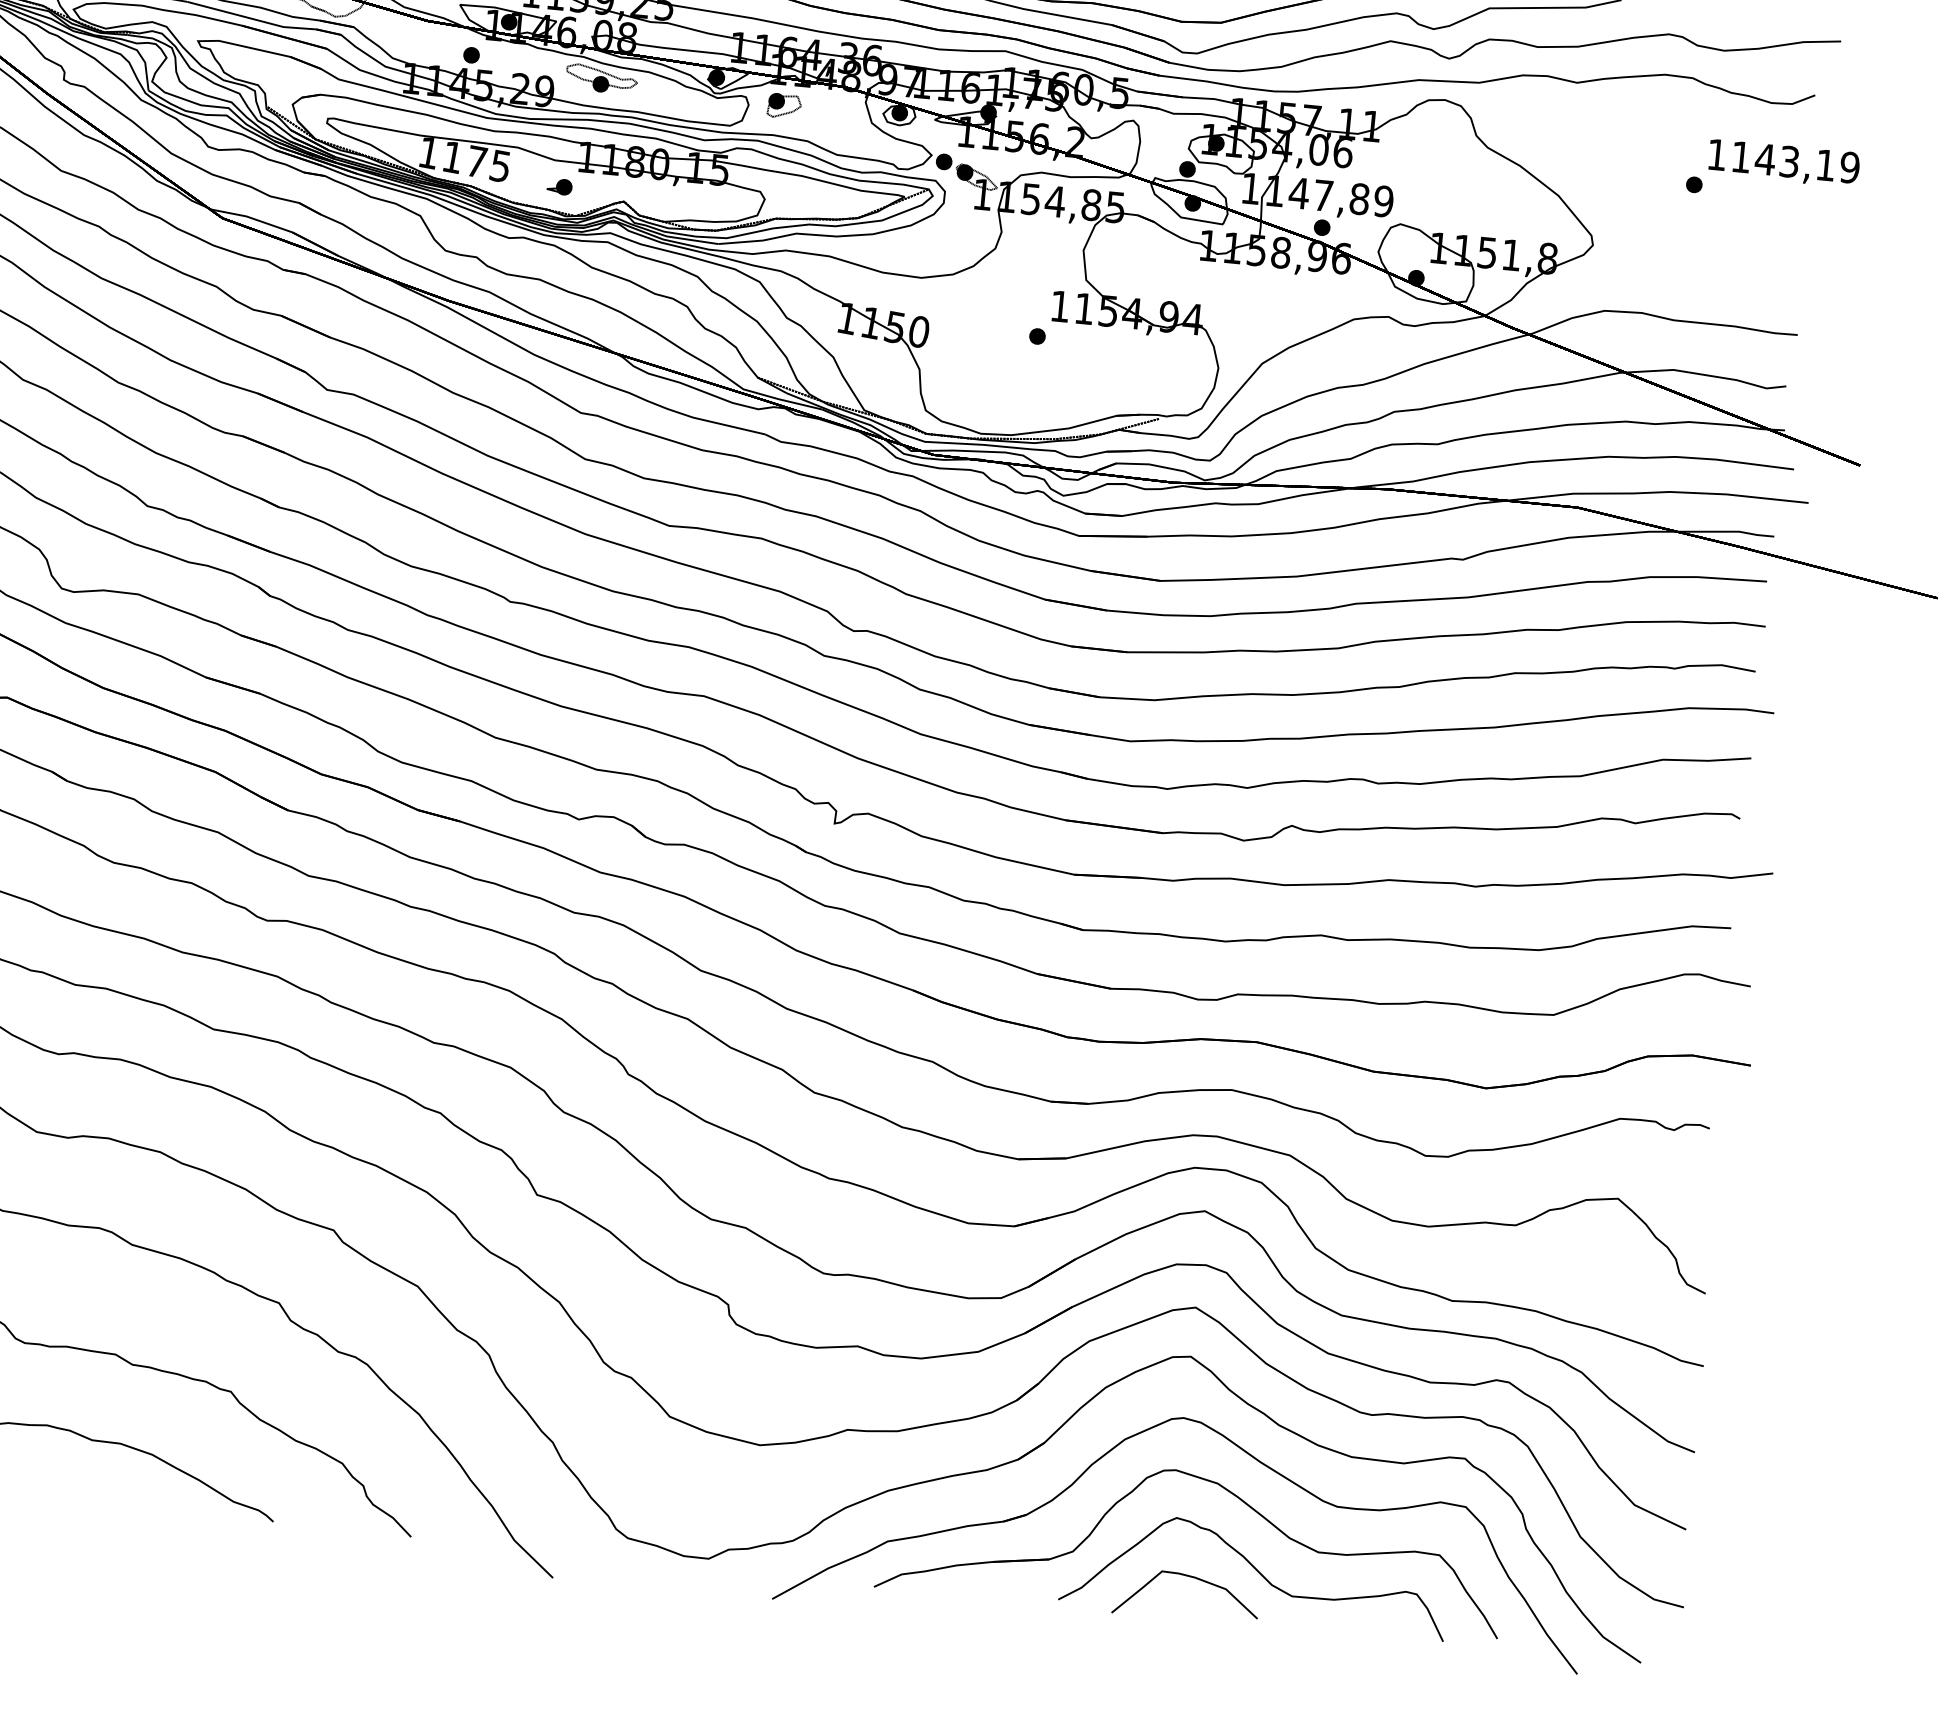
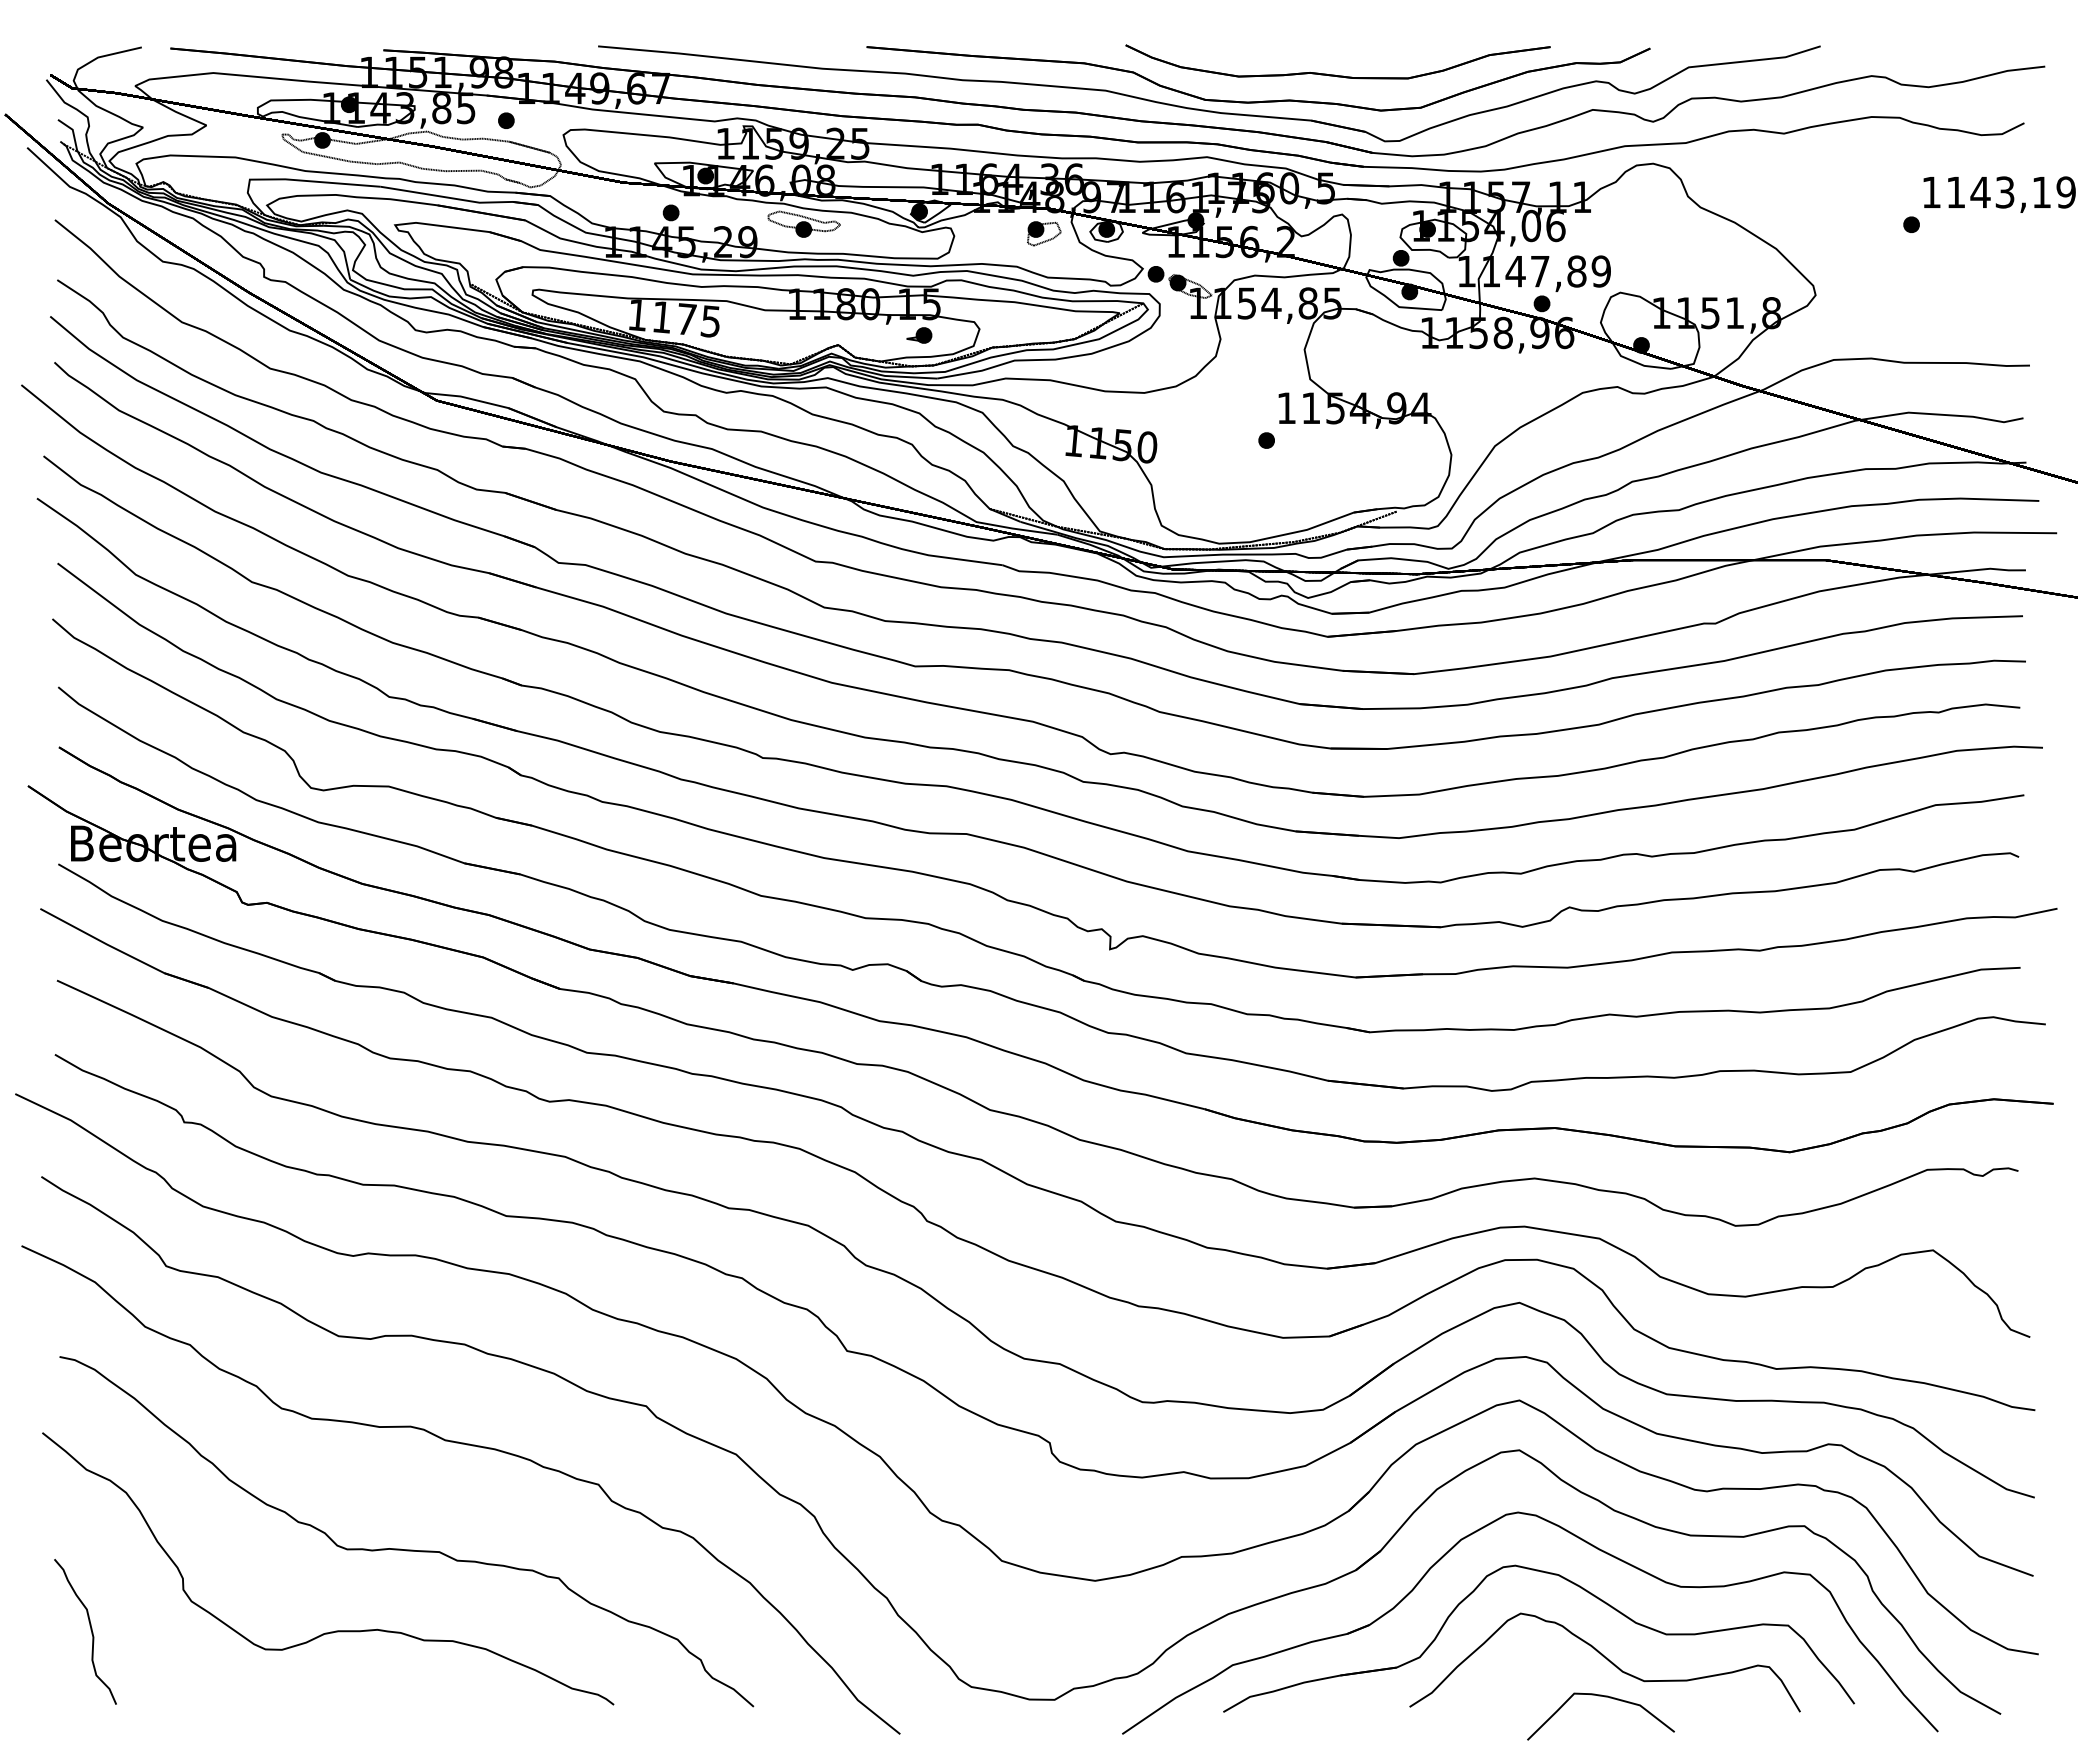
part: (784, 105) -> (1044, 233), moved
part: (559, 186) -> (919, 335), moved
part: (1191, 1578) -> (1604, 1697), moved

